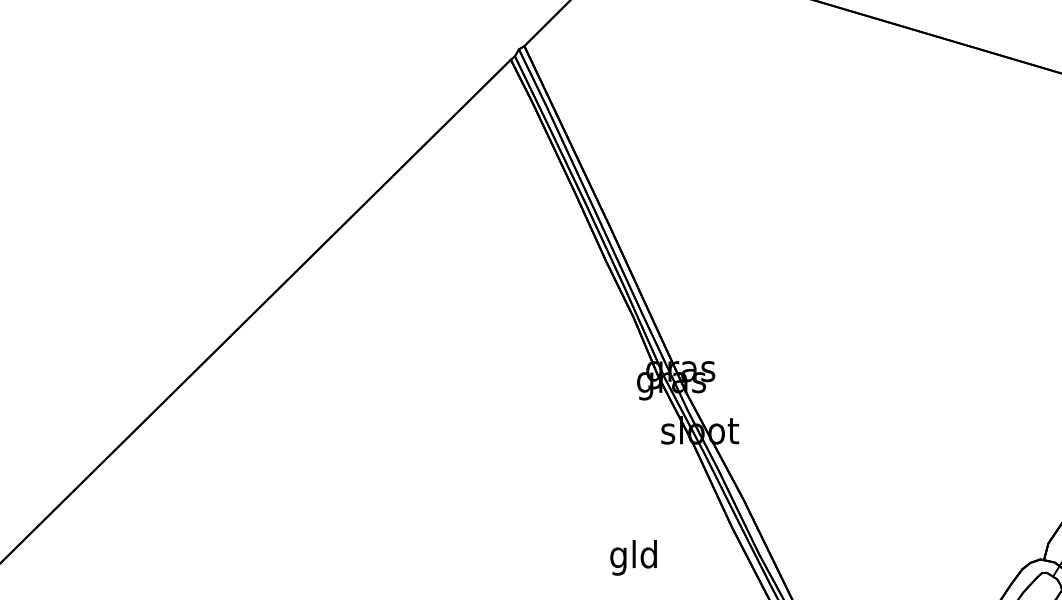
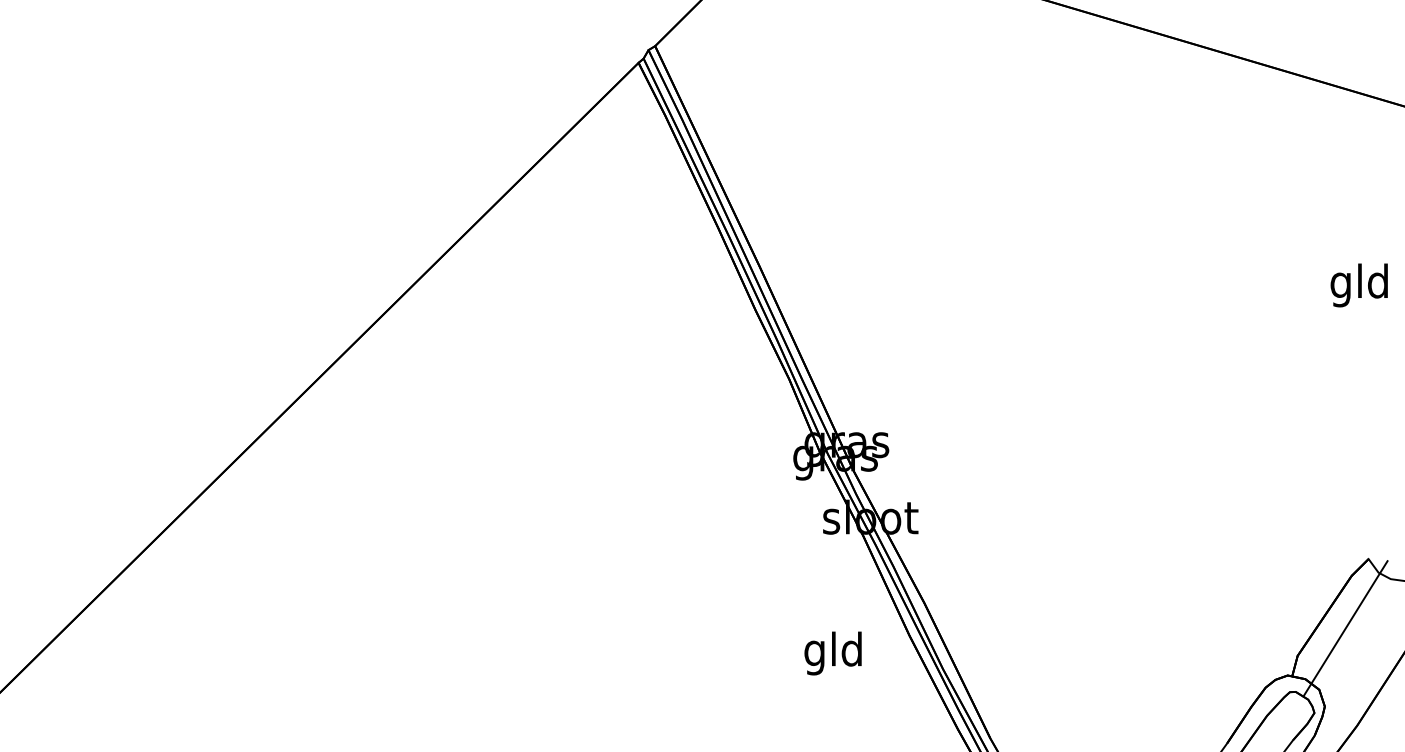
text: (633, 557) -> (832, 653), moved

